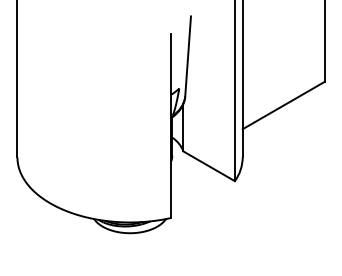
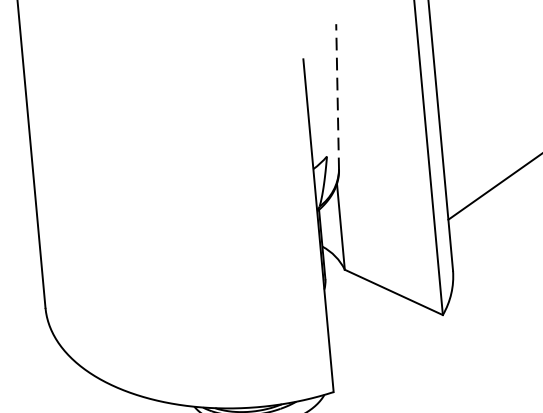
line: (188, 56) -> (338, 97), solid -> dashed

